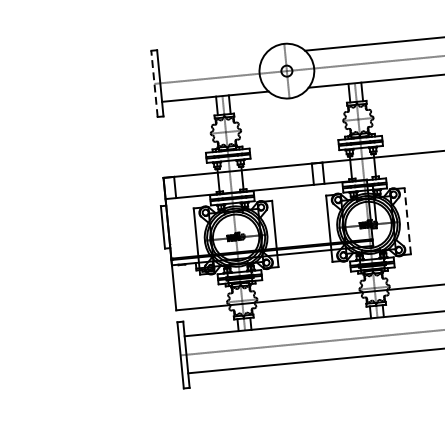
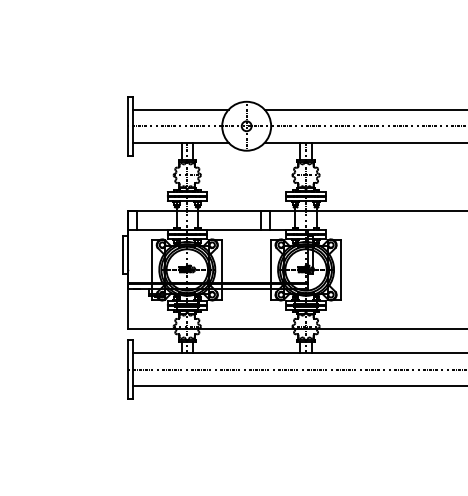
line: (211, 59) -> (180, 109), added
line: (154, 84) -> (127, 126), dashed -> solid
line: (407, 220) -> (341, 269), dashed -> solid

